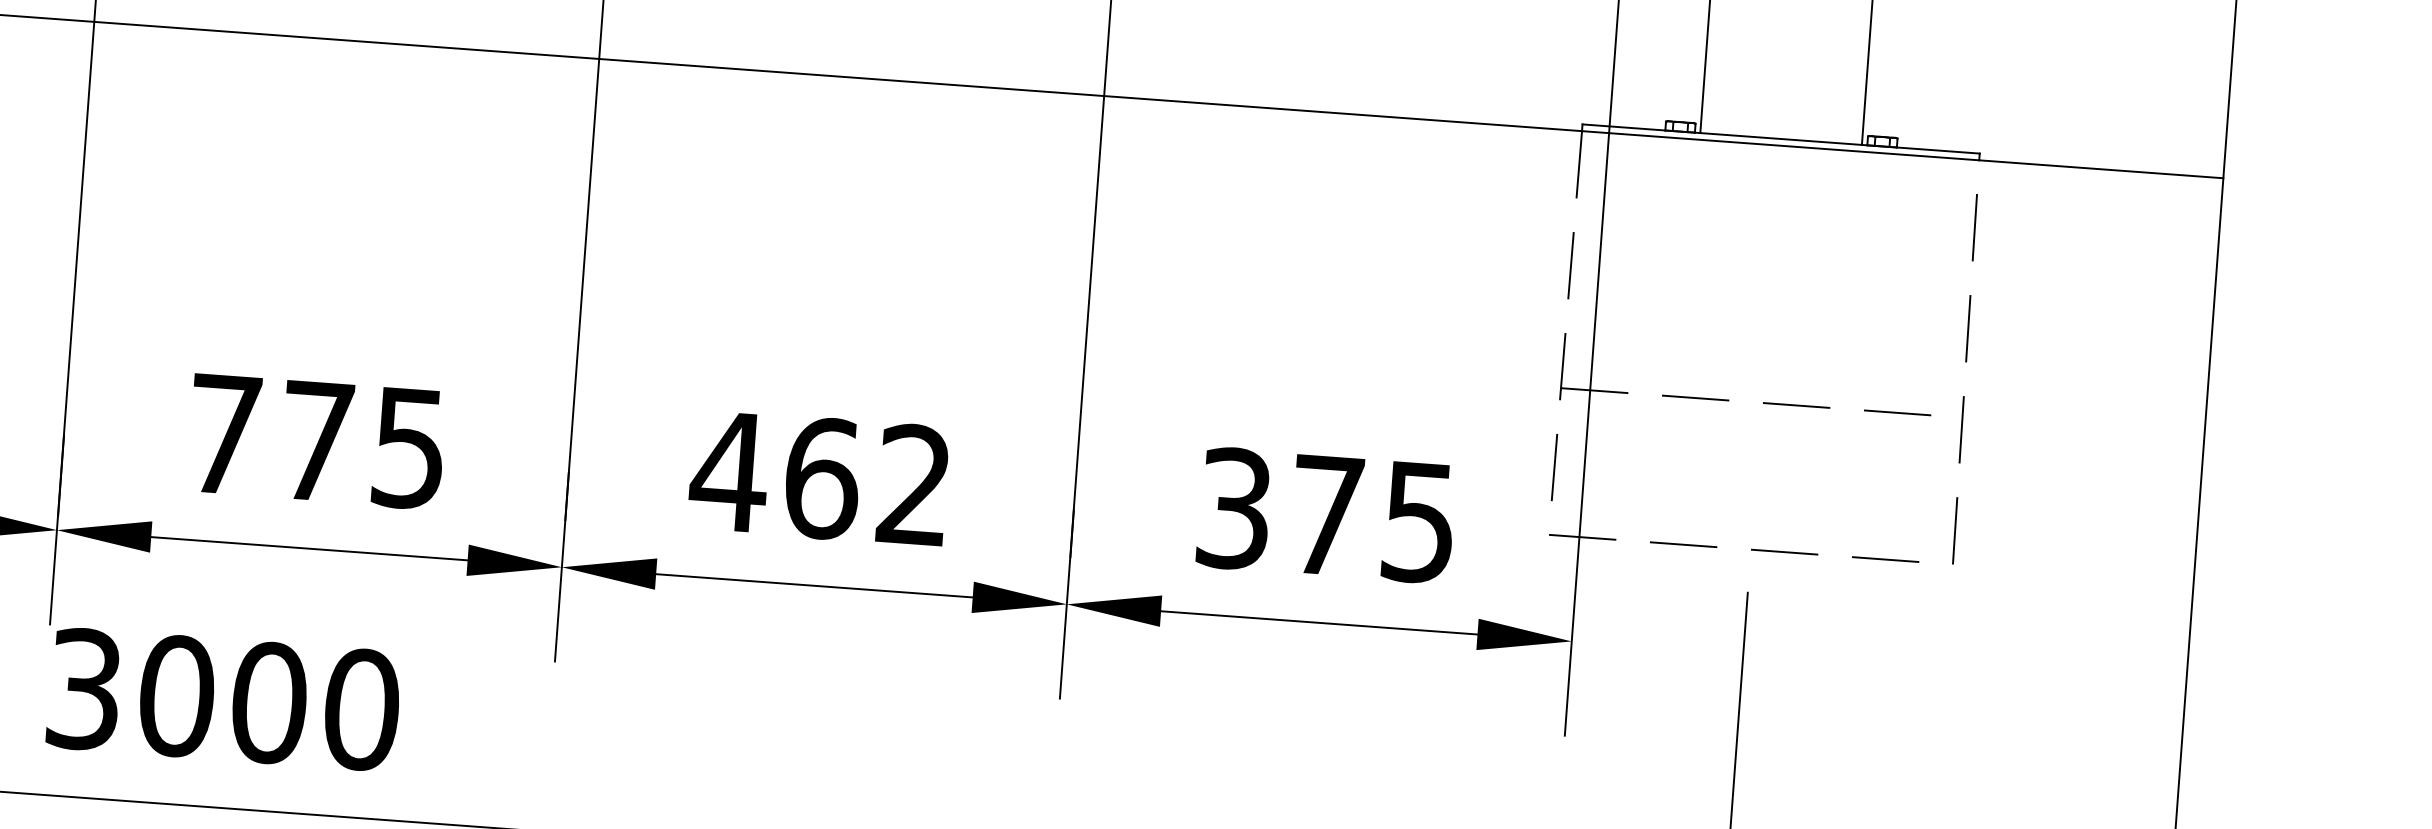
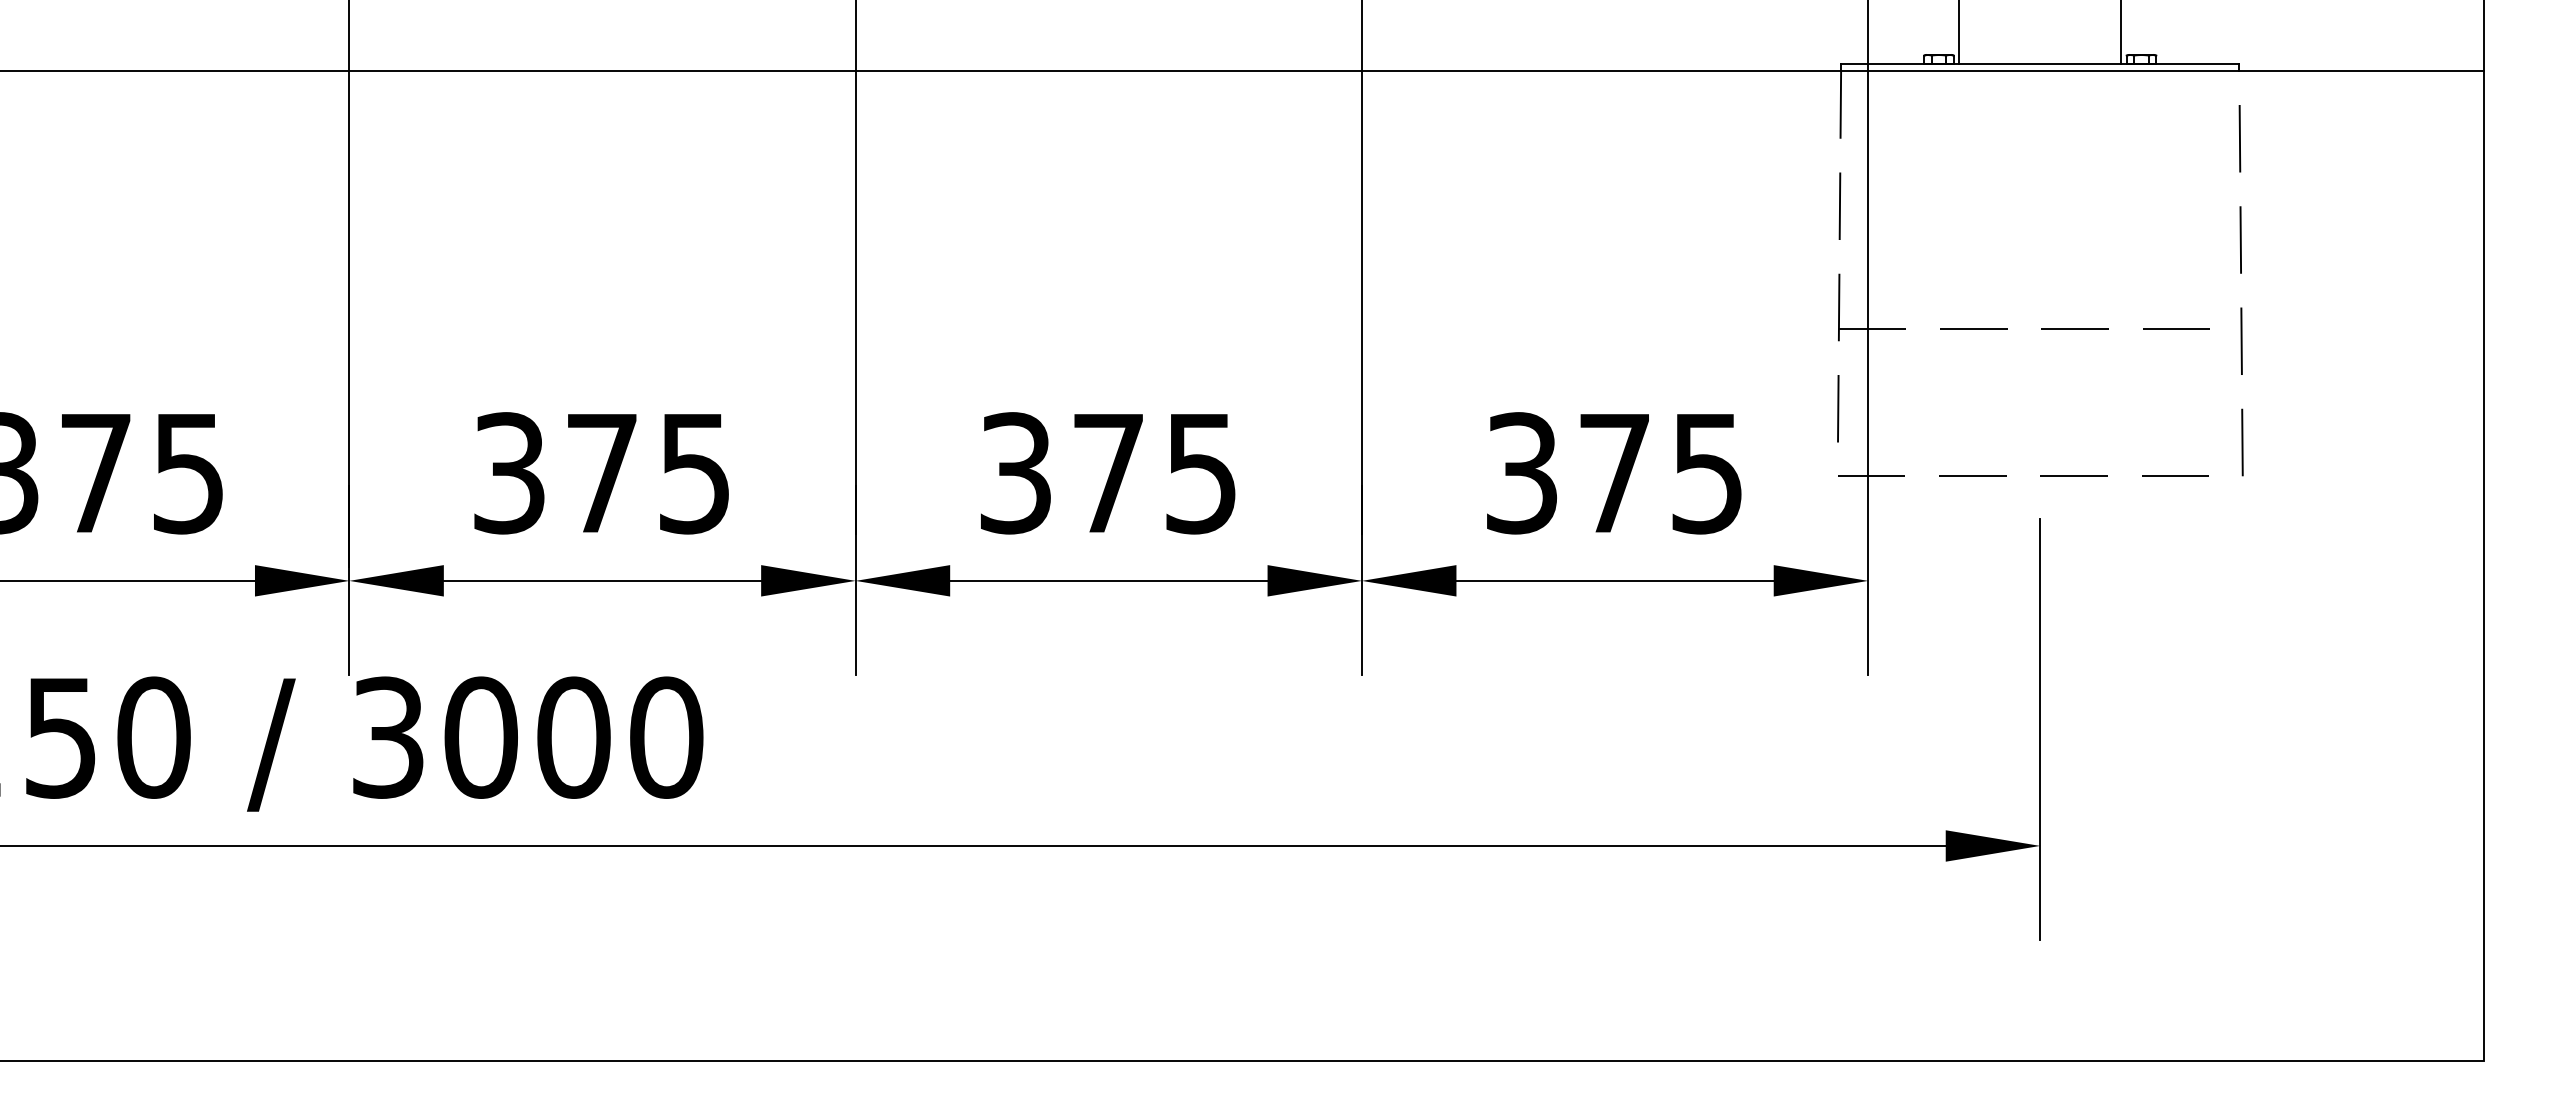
text: (224, 434) -> (509, 473), 775 -> 375
text: (819, 478) -> (1106, 473), 462 -> 375

